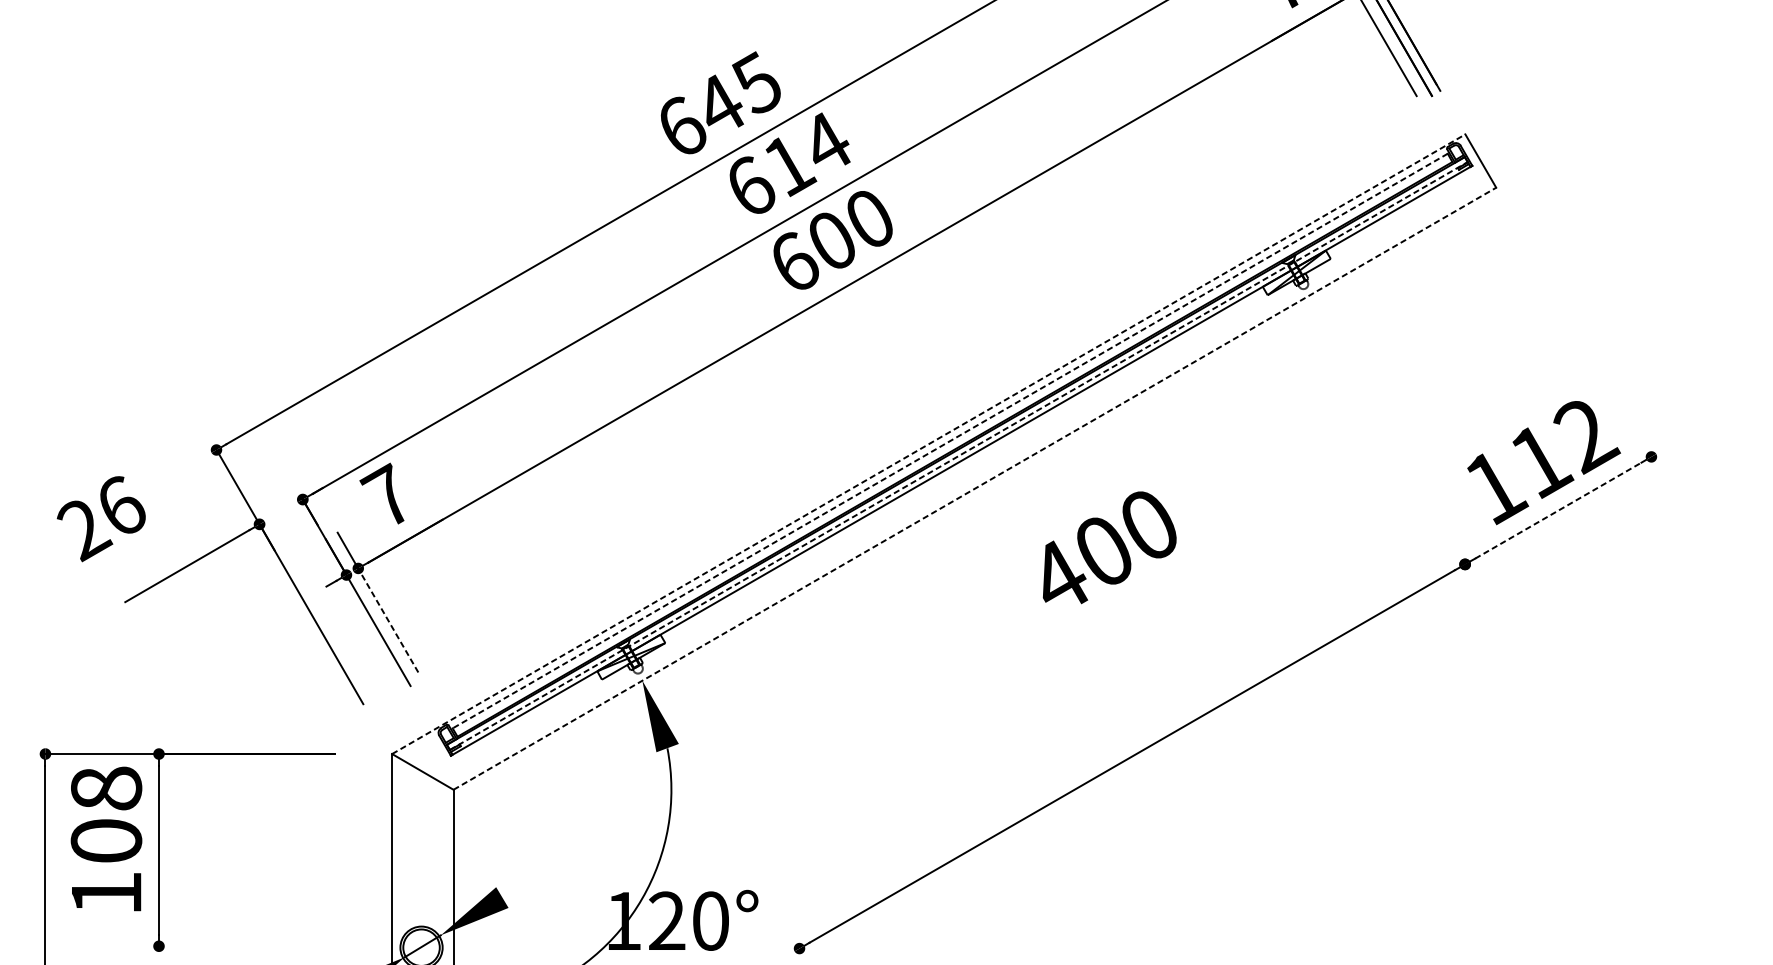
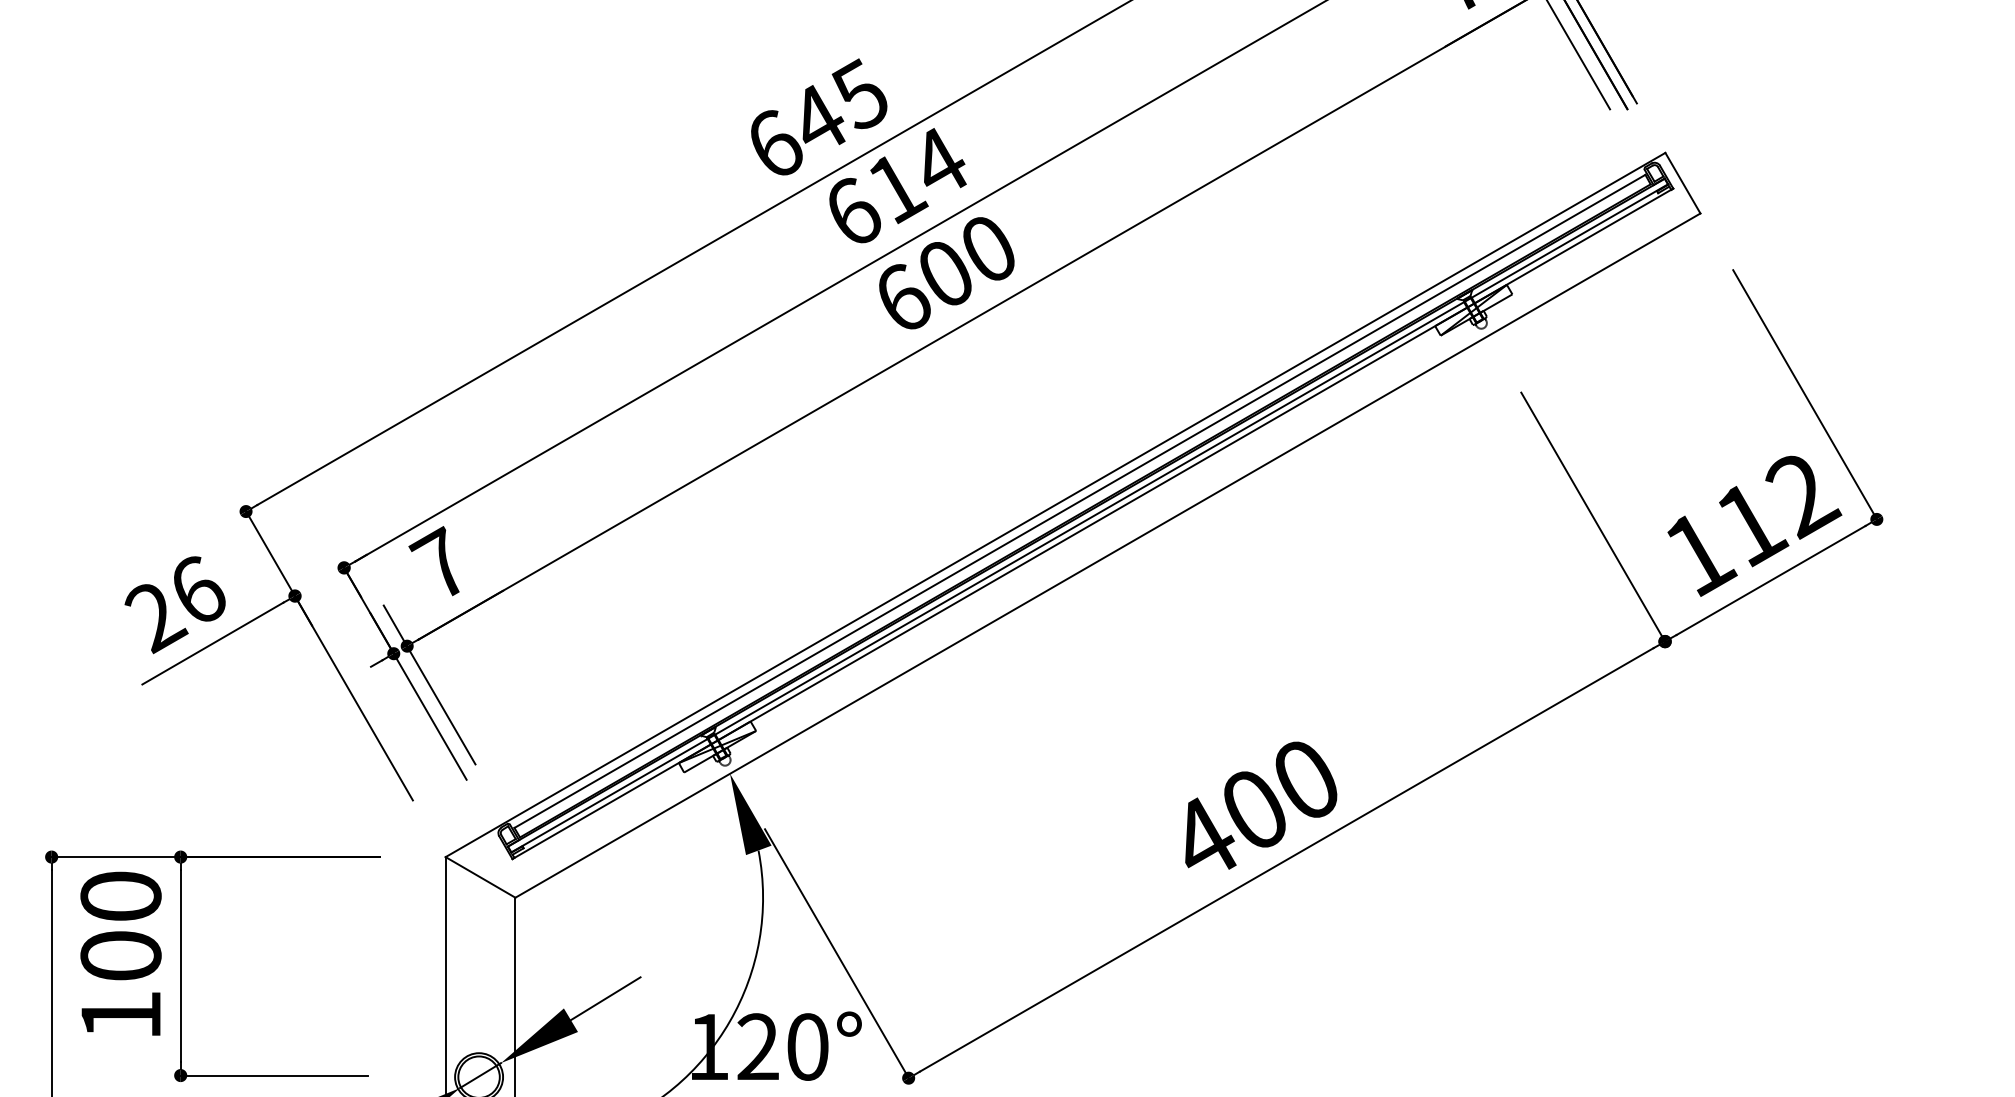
line: (1588, 346) -> (1805, 394), added
line: (949, 441) -> (1079, 501), dashed -> solid
line: (928, 443) -> (1055, 504), dashed -> solid
line: (1402, 454) -> (1593, 516), added
line: (958, 456) -> (1089, 518), dashed -> solid
line: (975, 488) -> (1108, 555), dashed -> solid
line: (1558, 510) -> (1771, 580), dashed -> solid
text: (100, 519) -> (174, 605), moved
text: (1109, 547) -> (1261, 805), moved
line: (388, 619) -> (441, 704), dashed -> solid
text: (106, 788) -> (120, 896), 108 -> 100
line: (736, 838) -> (836, 953), added
line: (532, 878) -> (605, 998), added
line: (240, 946) -> (273, 1075), added

